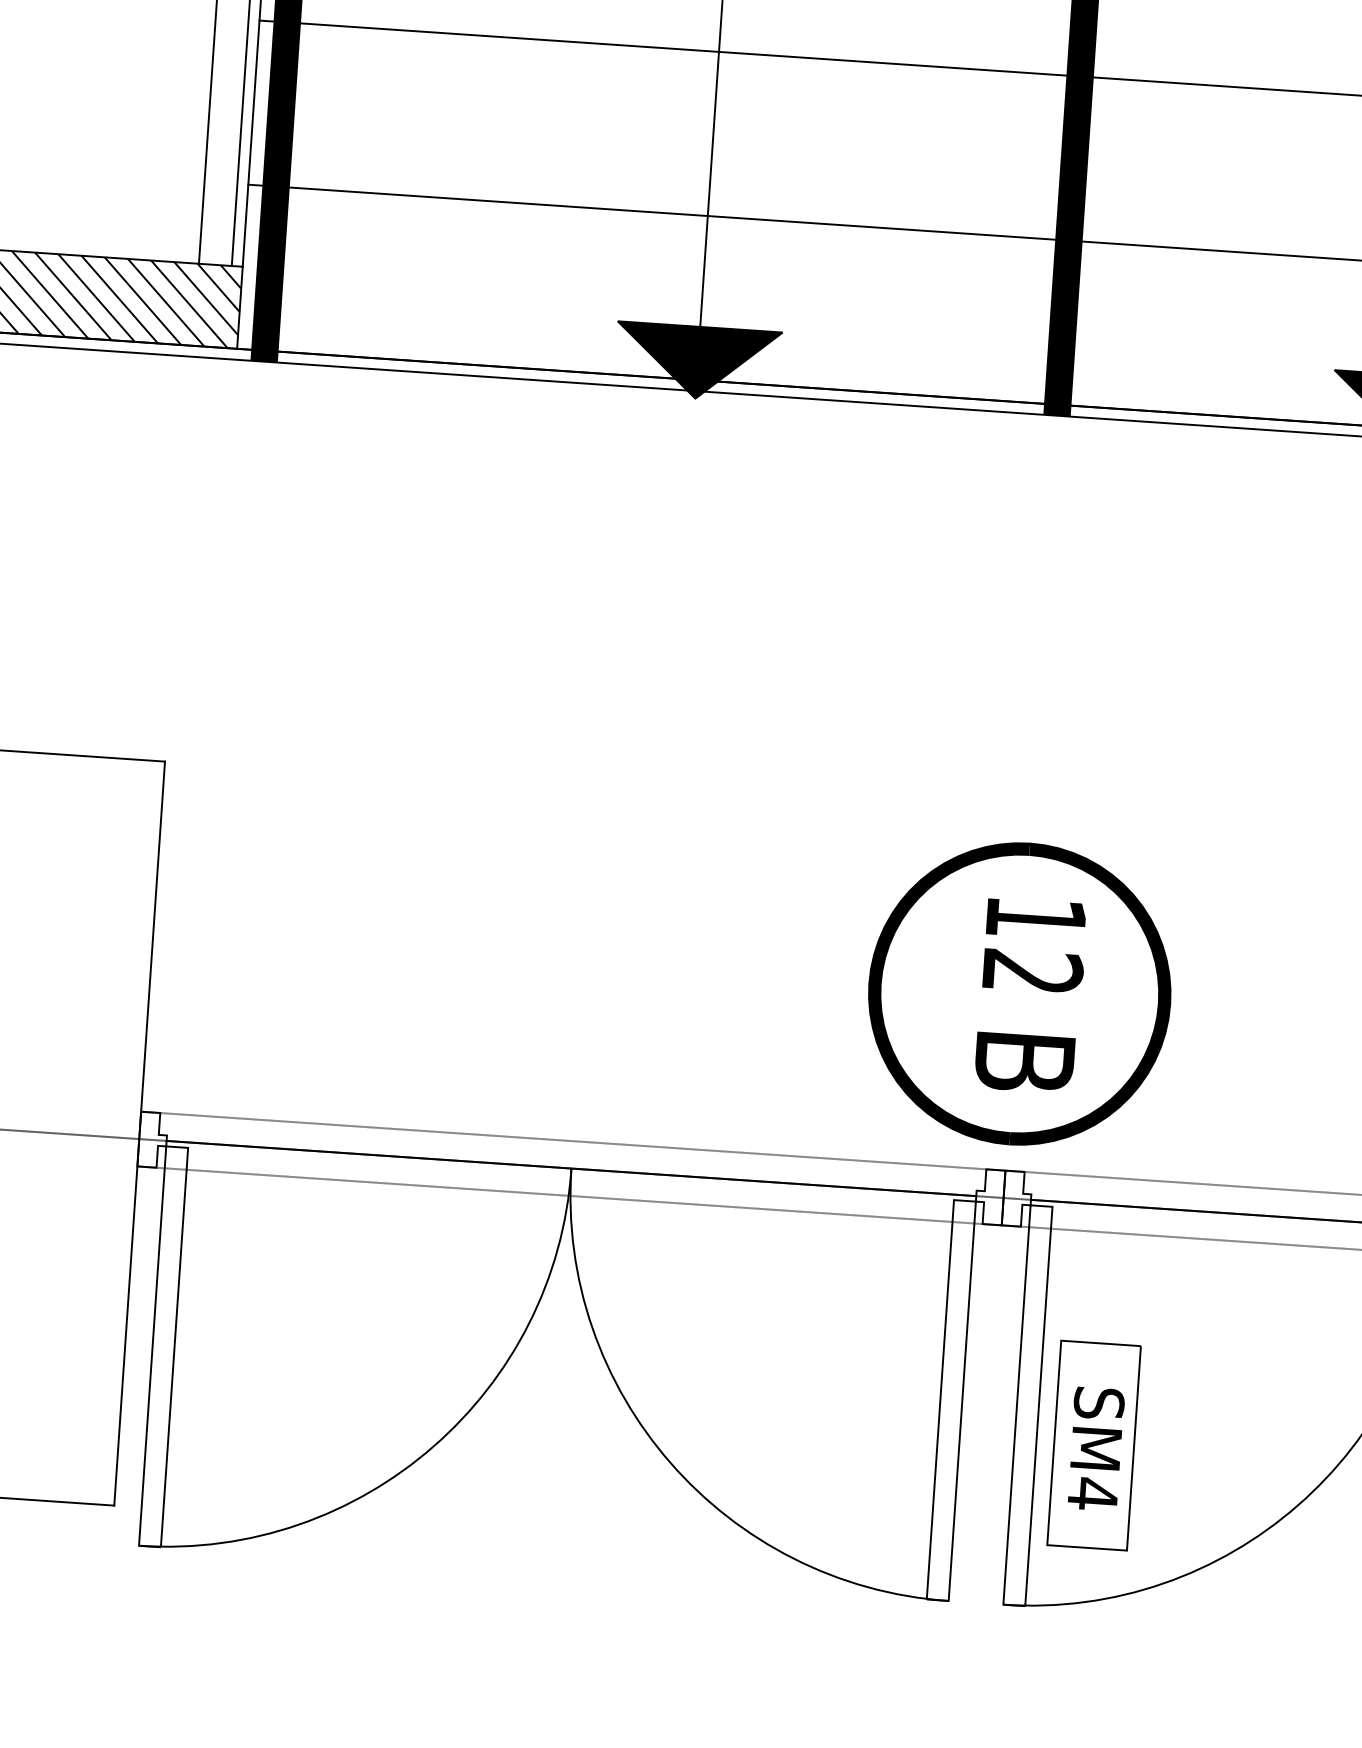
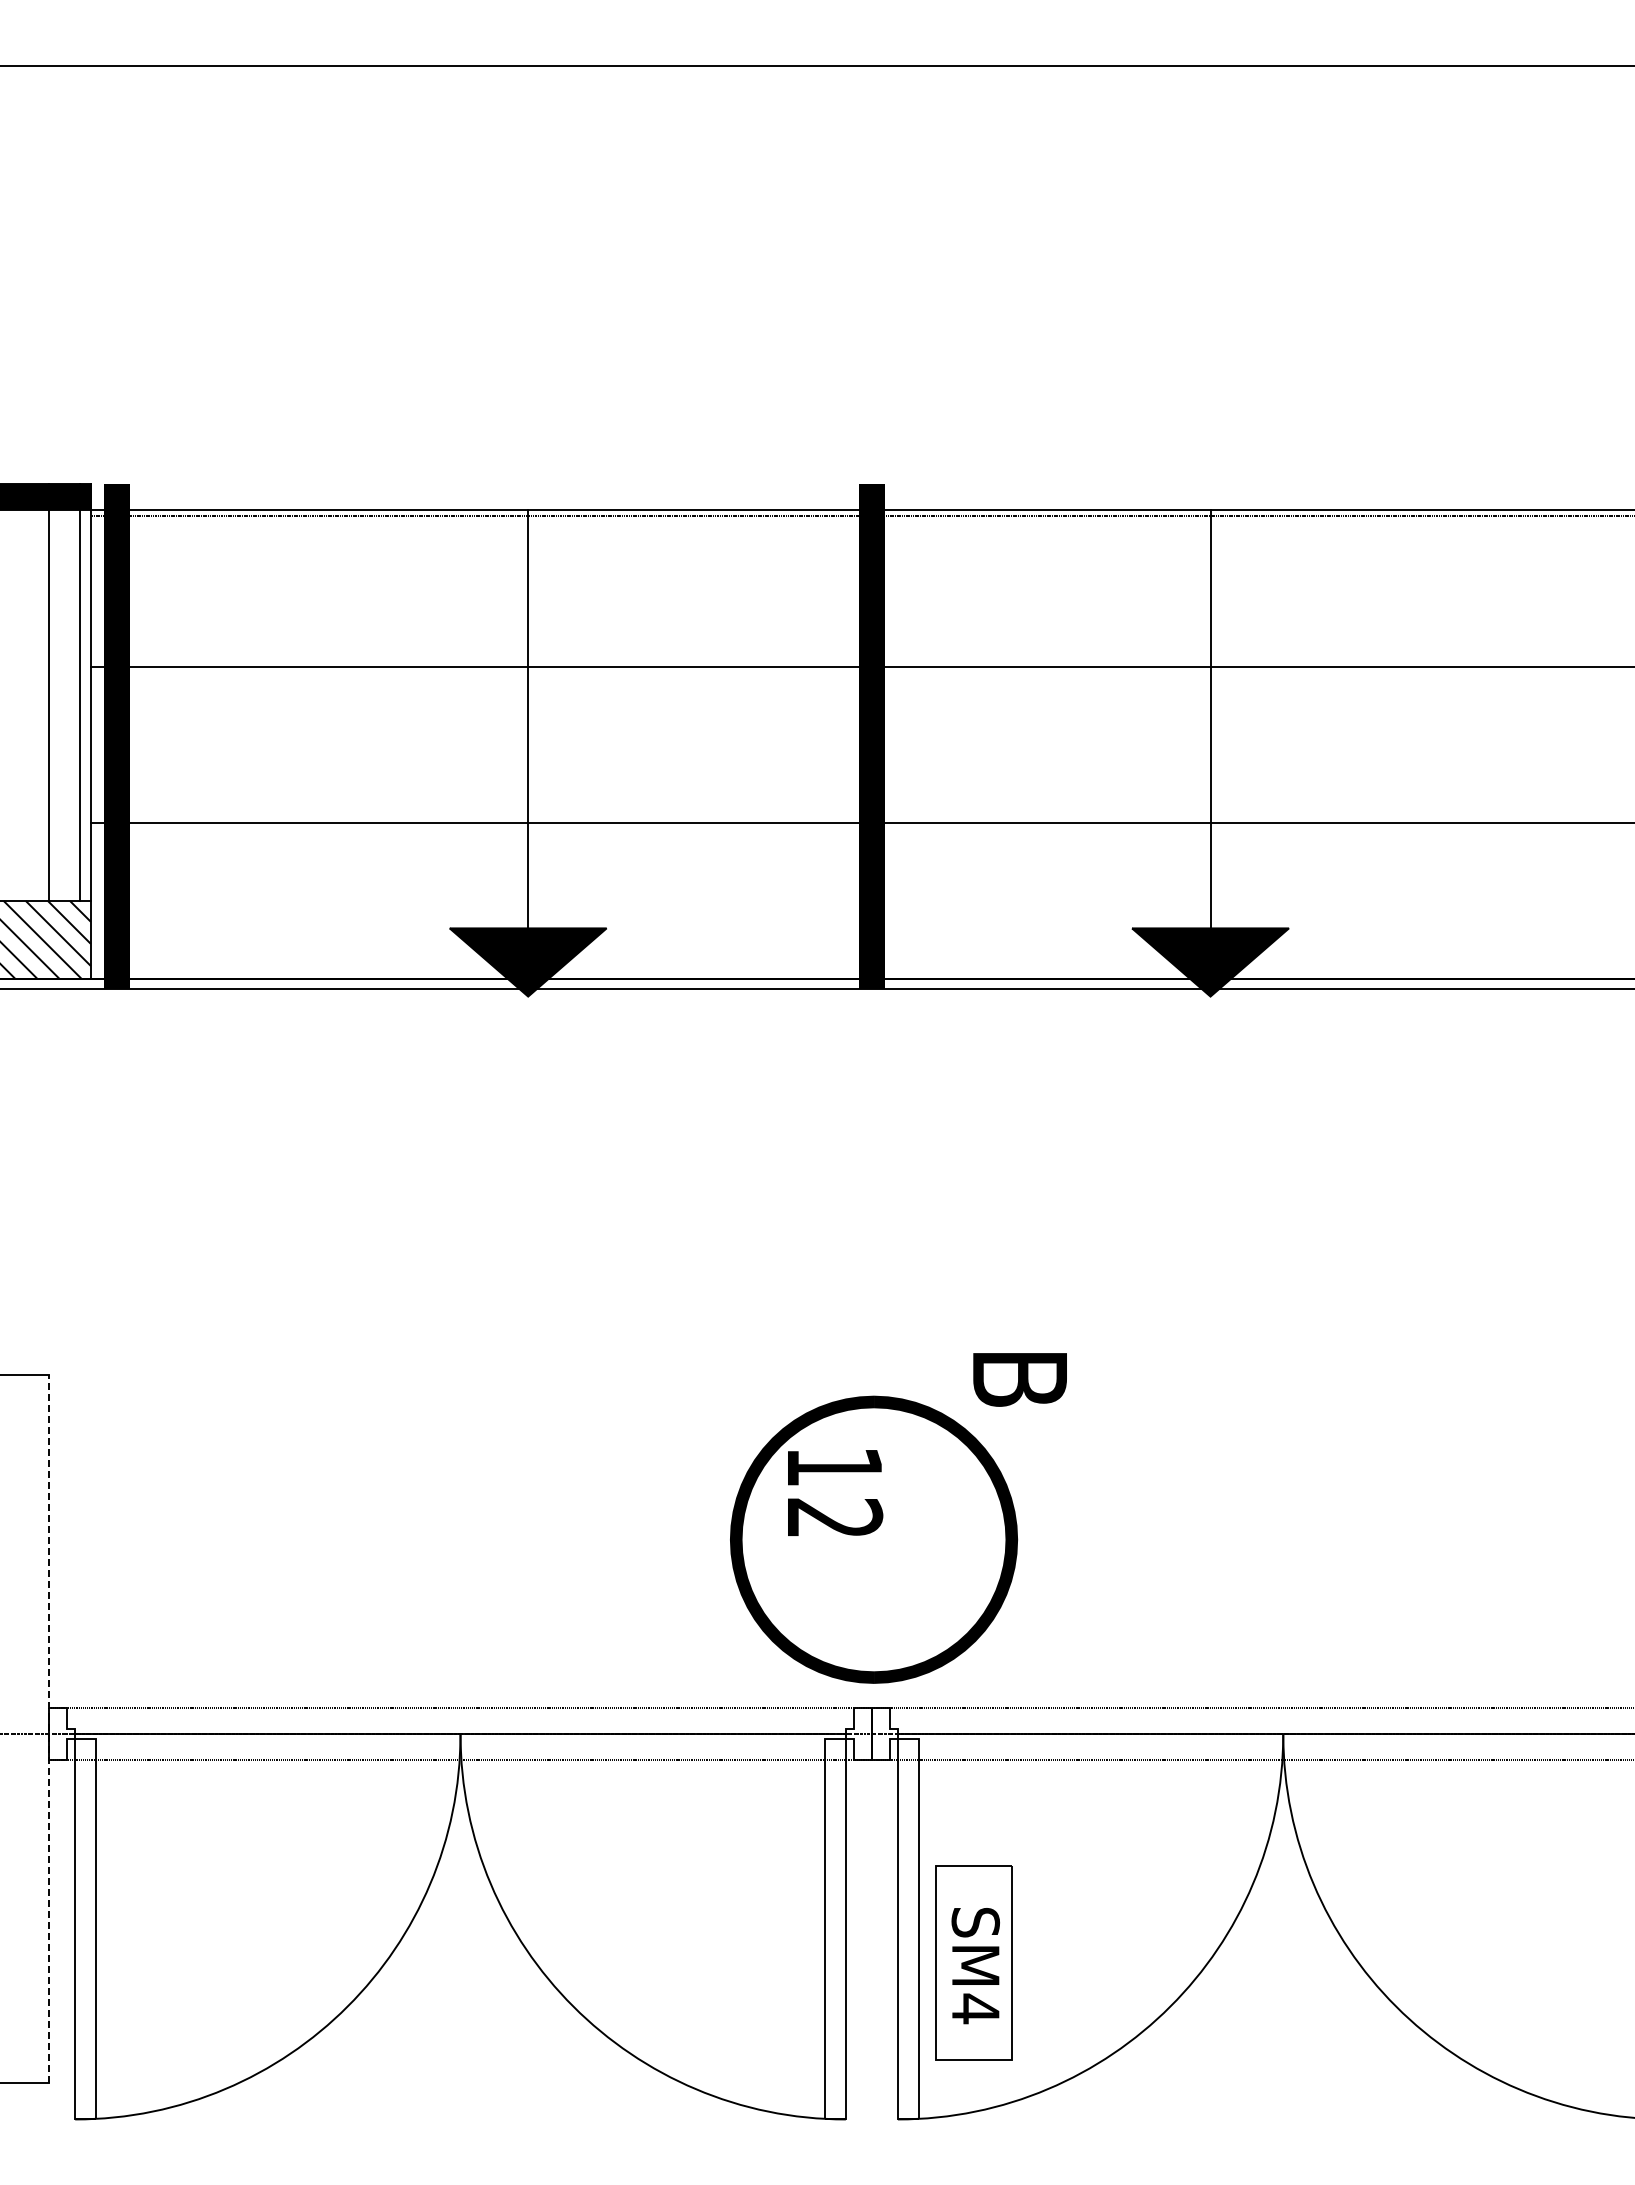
text: (1035, 945) -> (835, 1492), moved
text: (1024, 1062) -> (1019, 1379), moved
line: (140, 1133) -> (49, 1728), solid -> dashed

